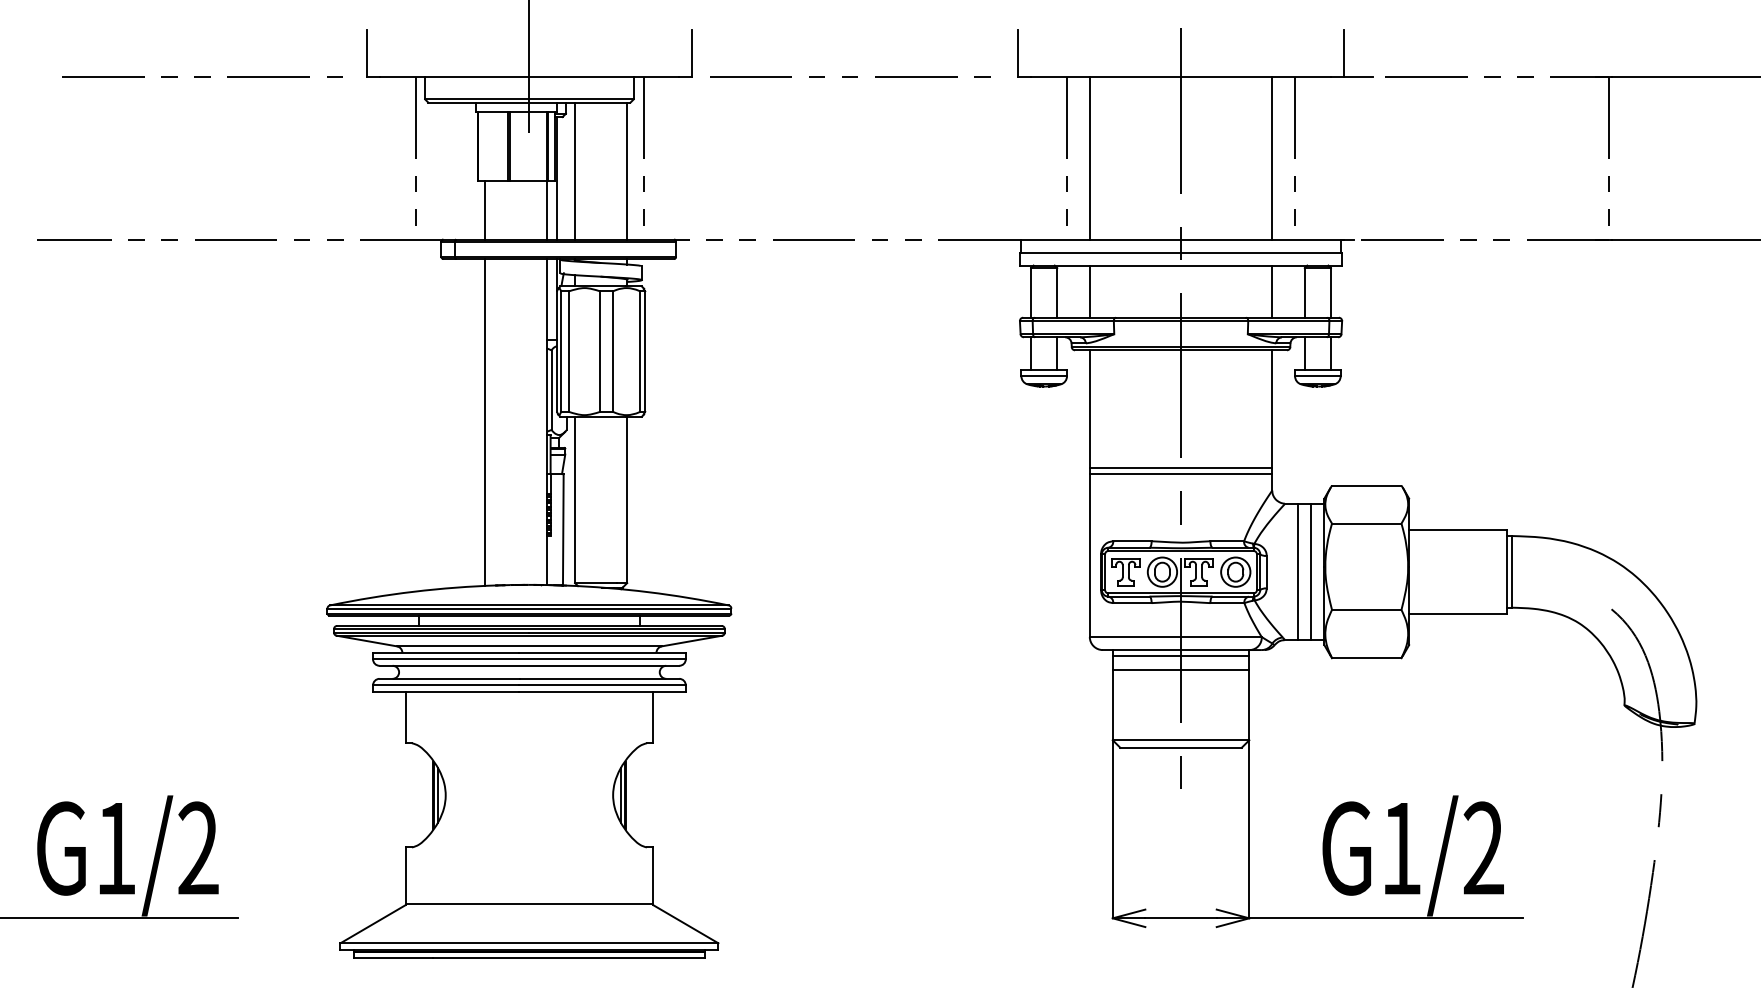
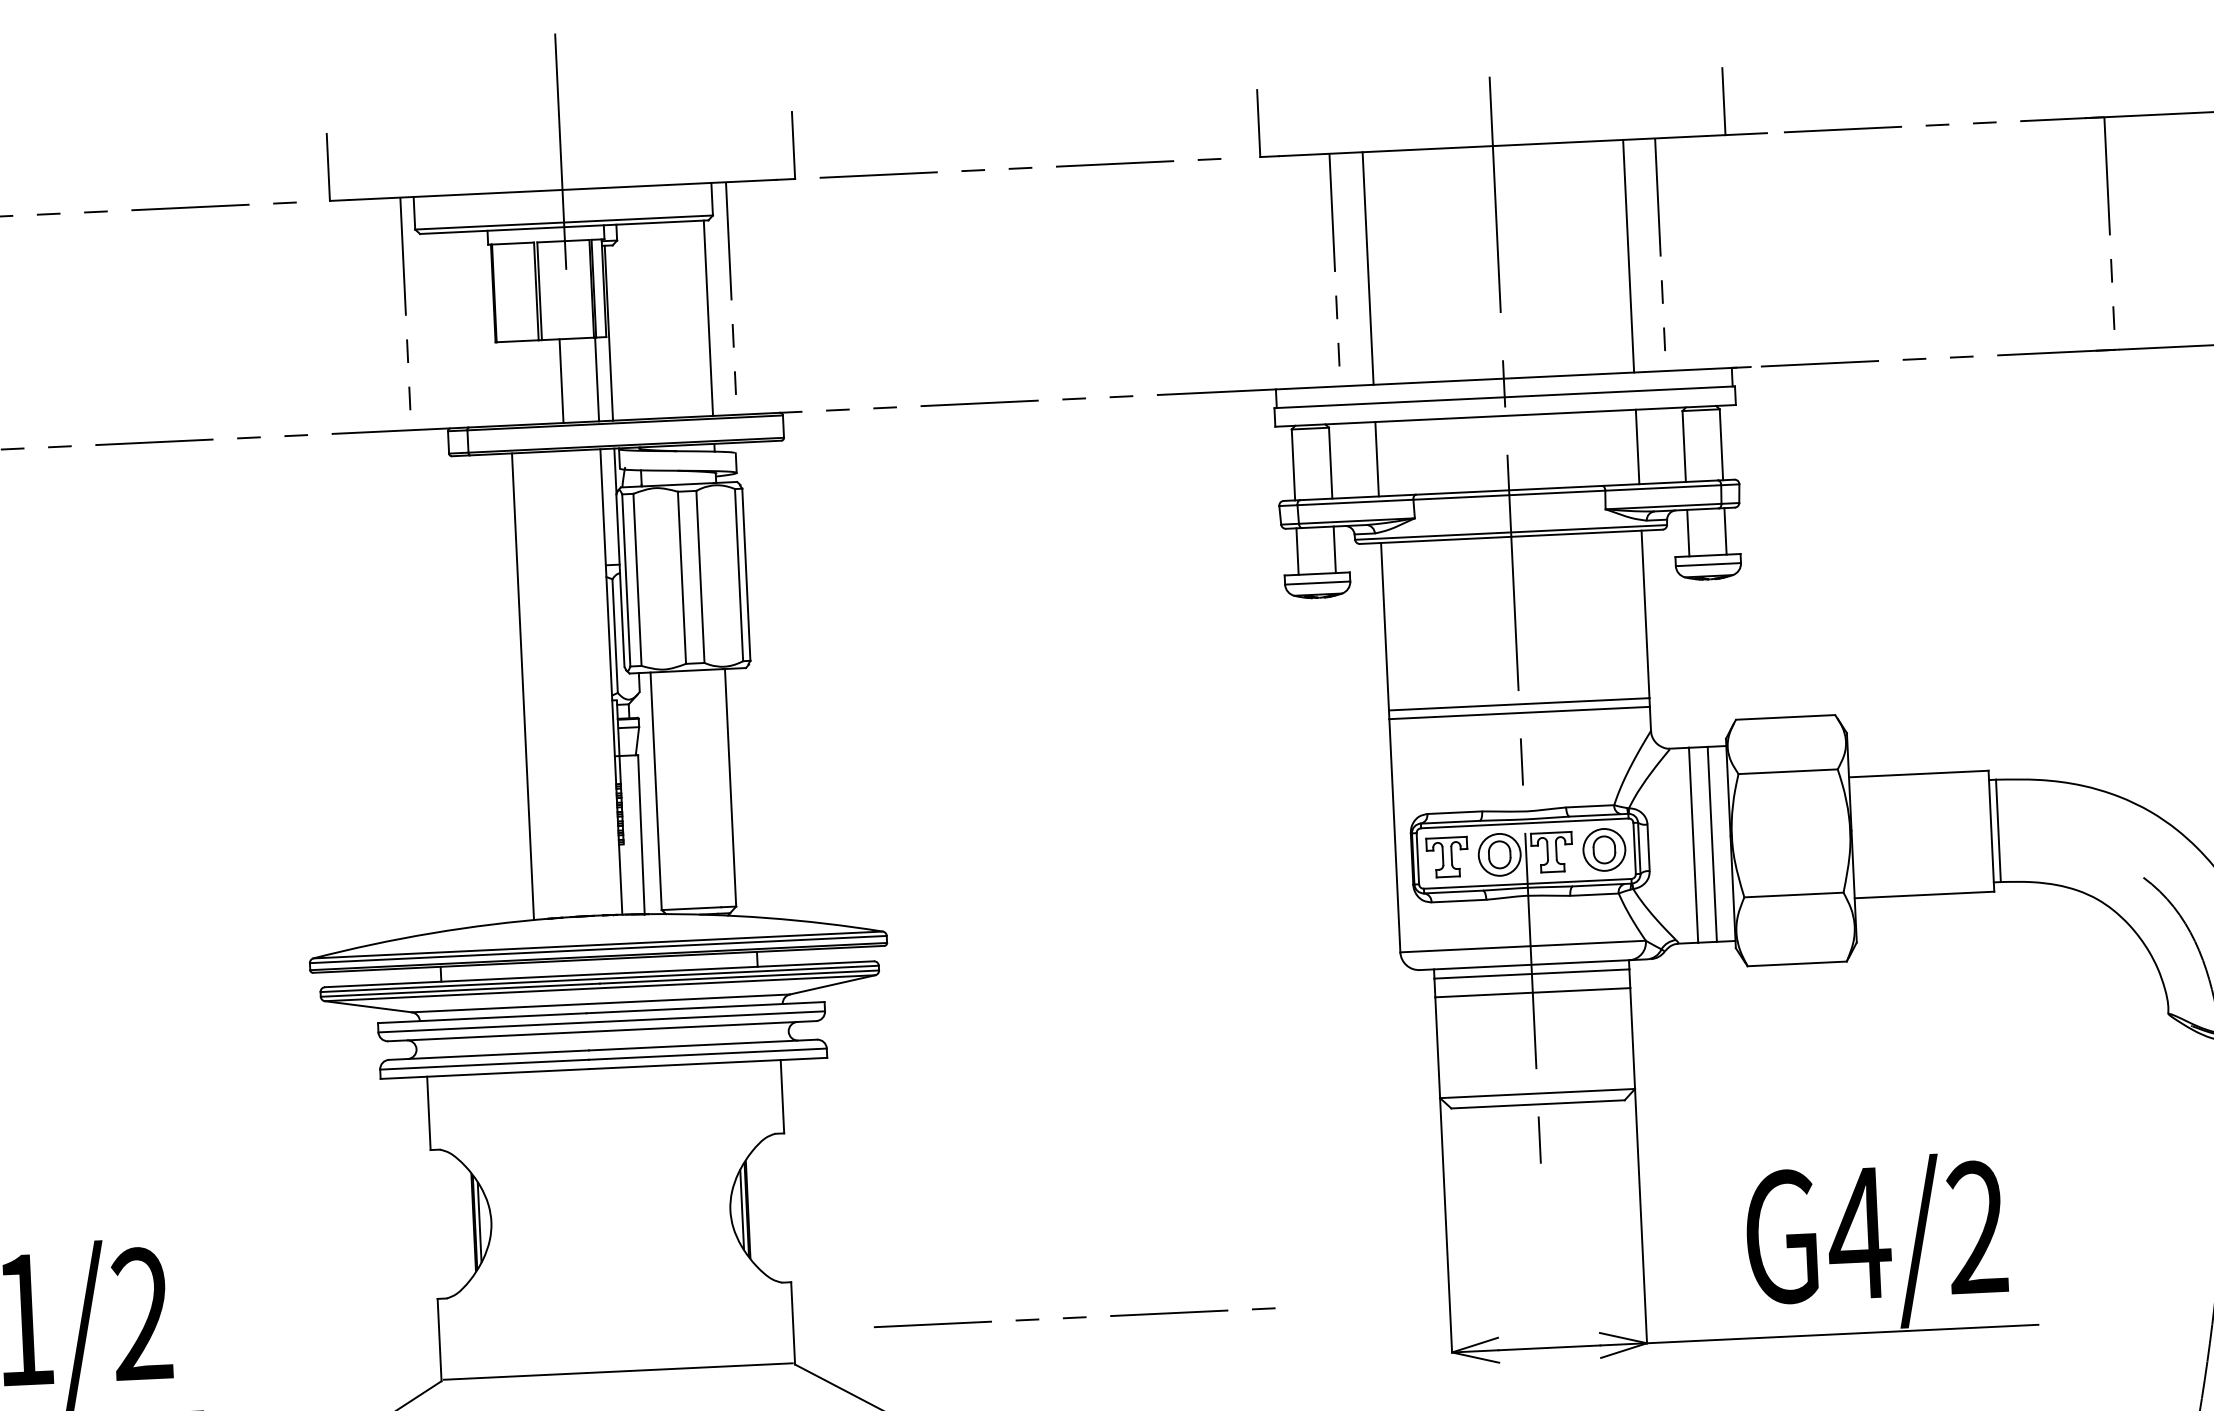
line: (575, 170) -> (634, 320), removed
line: (485, 209) -> (561, 380), moved
text: (1401, 848) -> (1859, 1233), G1/2 -> G4/2
line: (850, 881) -> (1075, 1317), added

